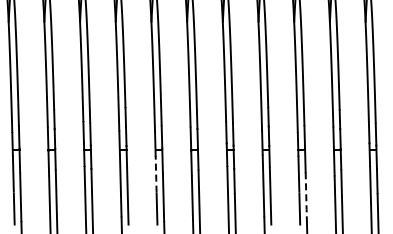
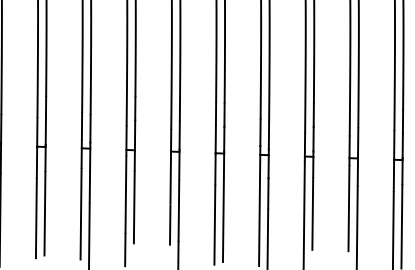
line: (156, 174) -> (171, 181), dashed -> solid
line: (306, 197) -> (357, 217), dashed -> solid

